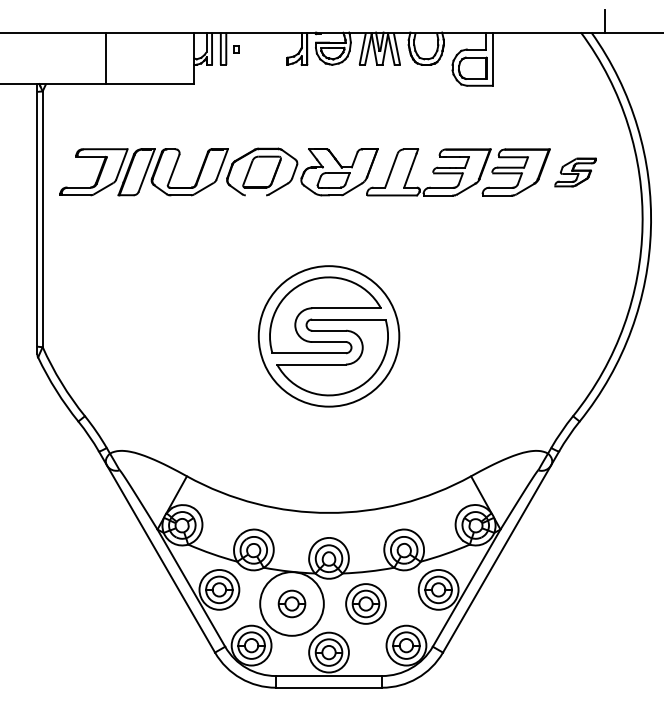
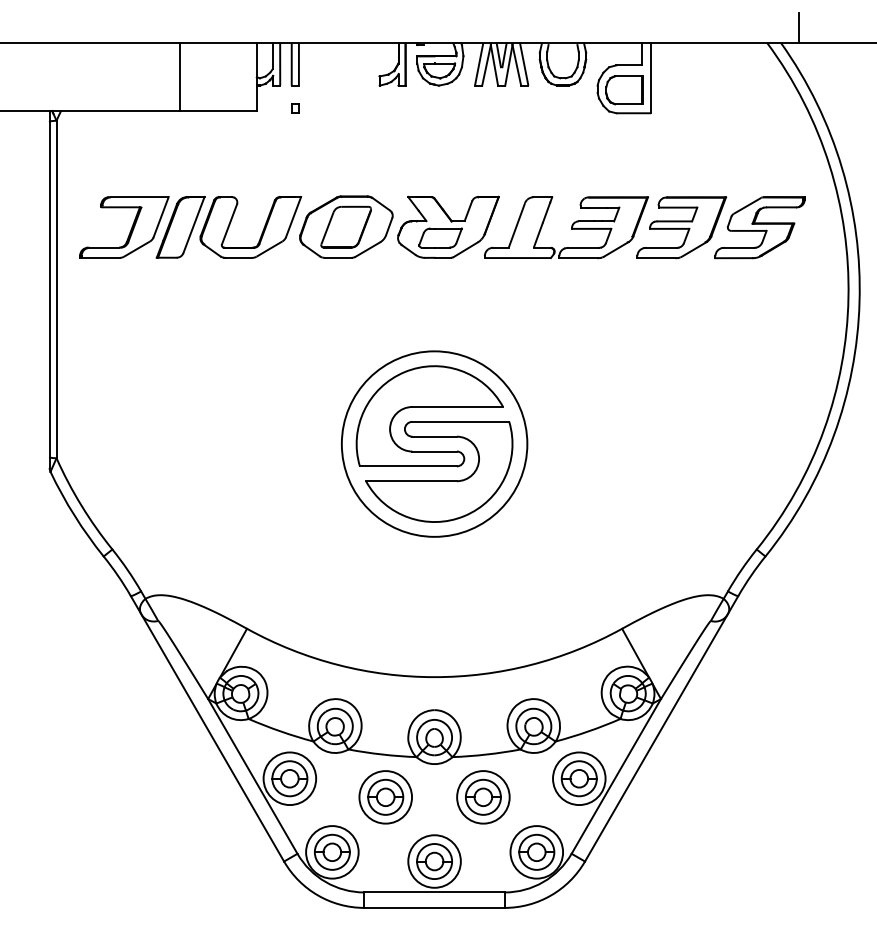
part: (236, 49) -> (295, 108), moved
line: (106, 58) -> (179, 77), moved
part: (575, 172) -> (759, 227), size x1.67
line: (255, 195) -> (337, 257), added
circle: (291, 604) -> (385, 797), size x0.62

